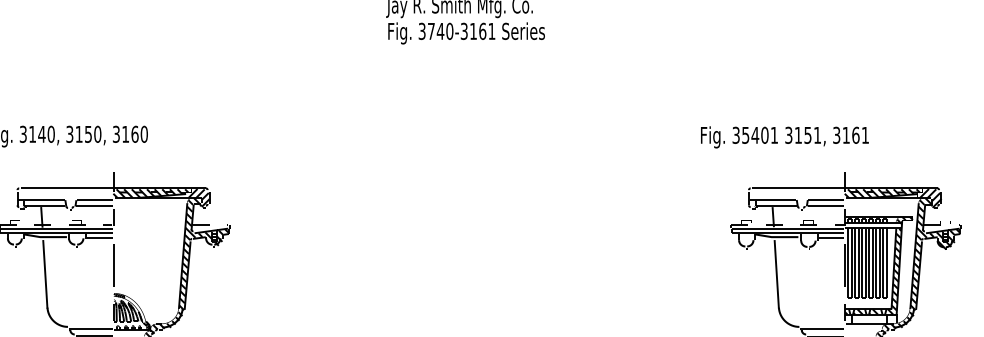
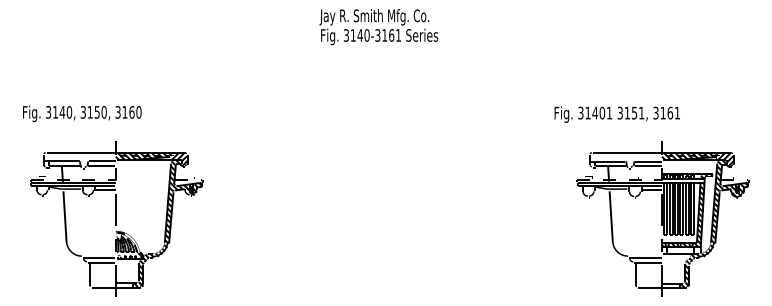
text: (430, 31) -> (352, 35), 3740-3161 -> 3140-3161
text: (744, 134) -> (587, 112), 35401 -> 31401

